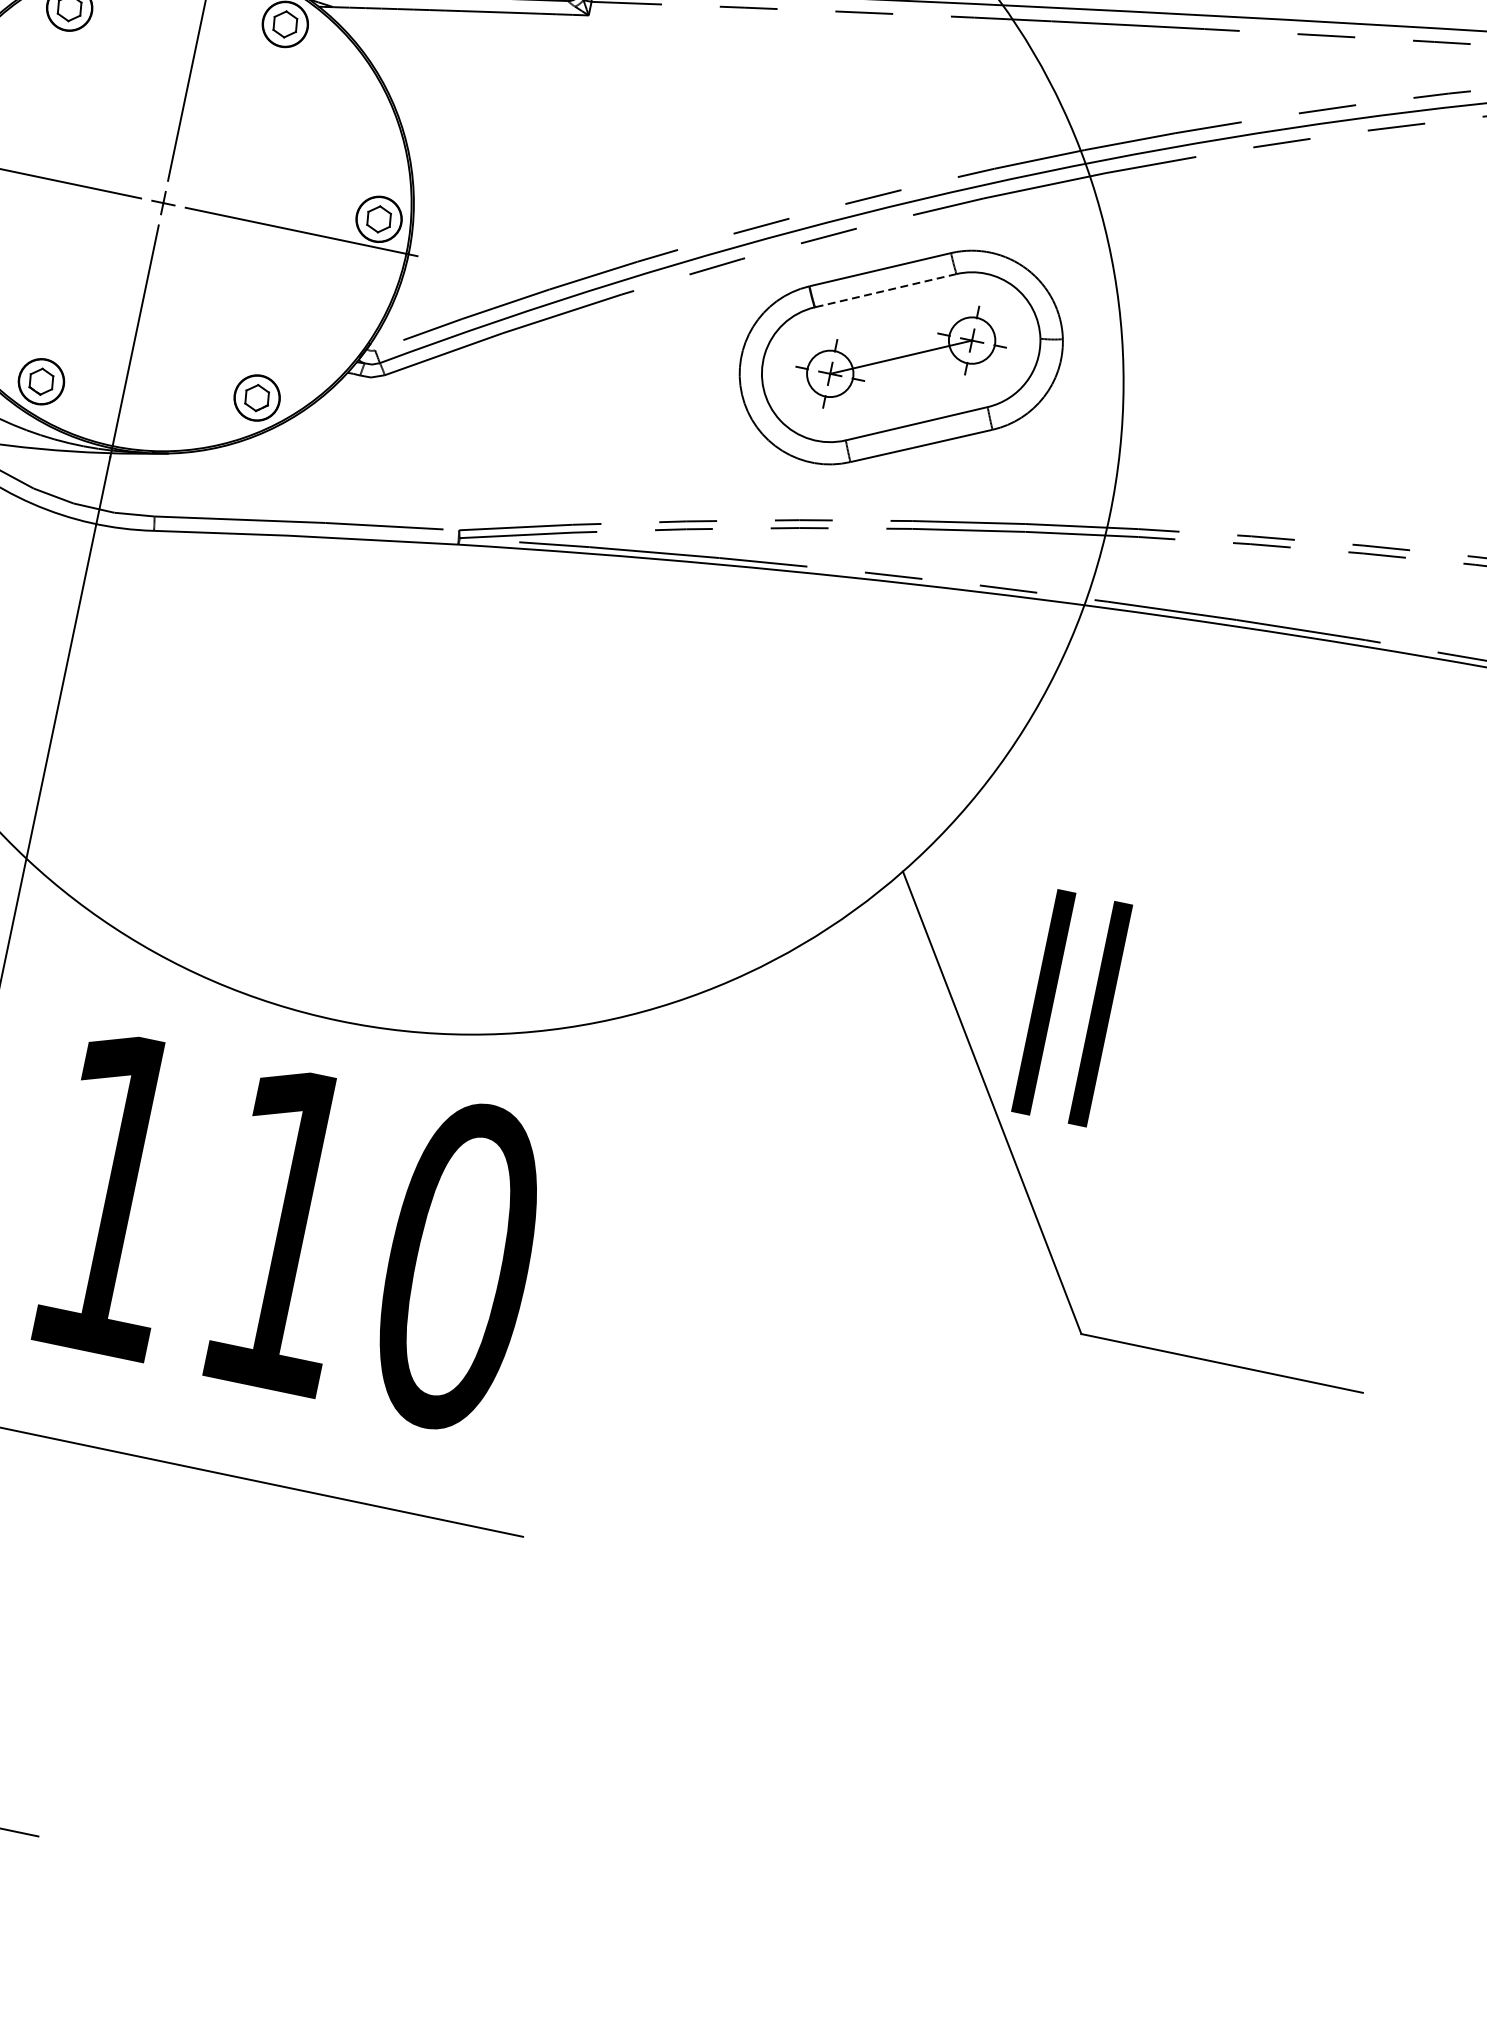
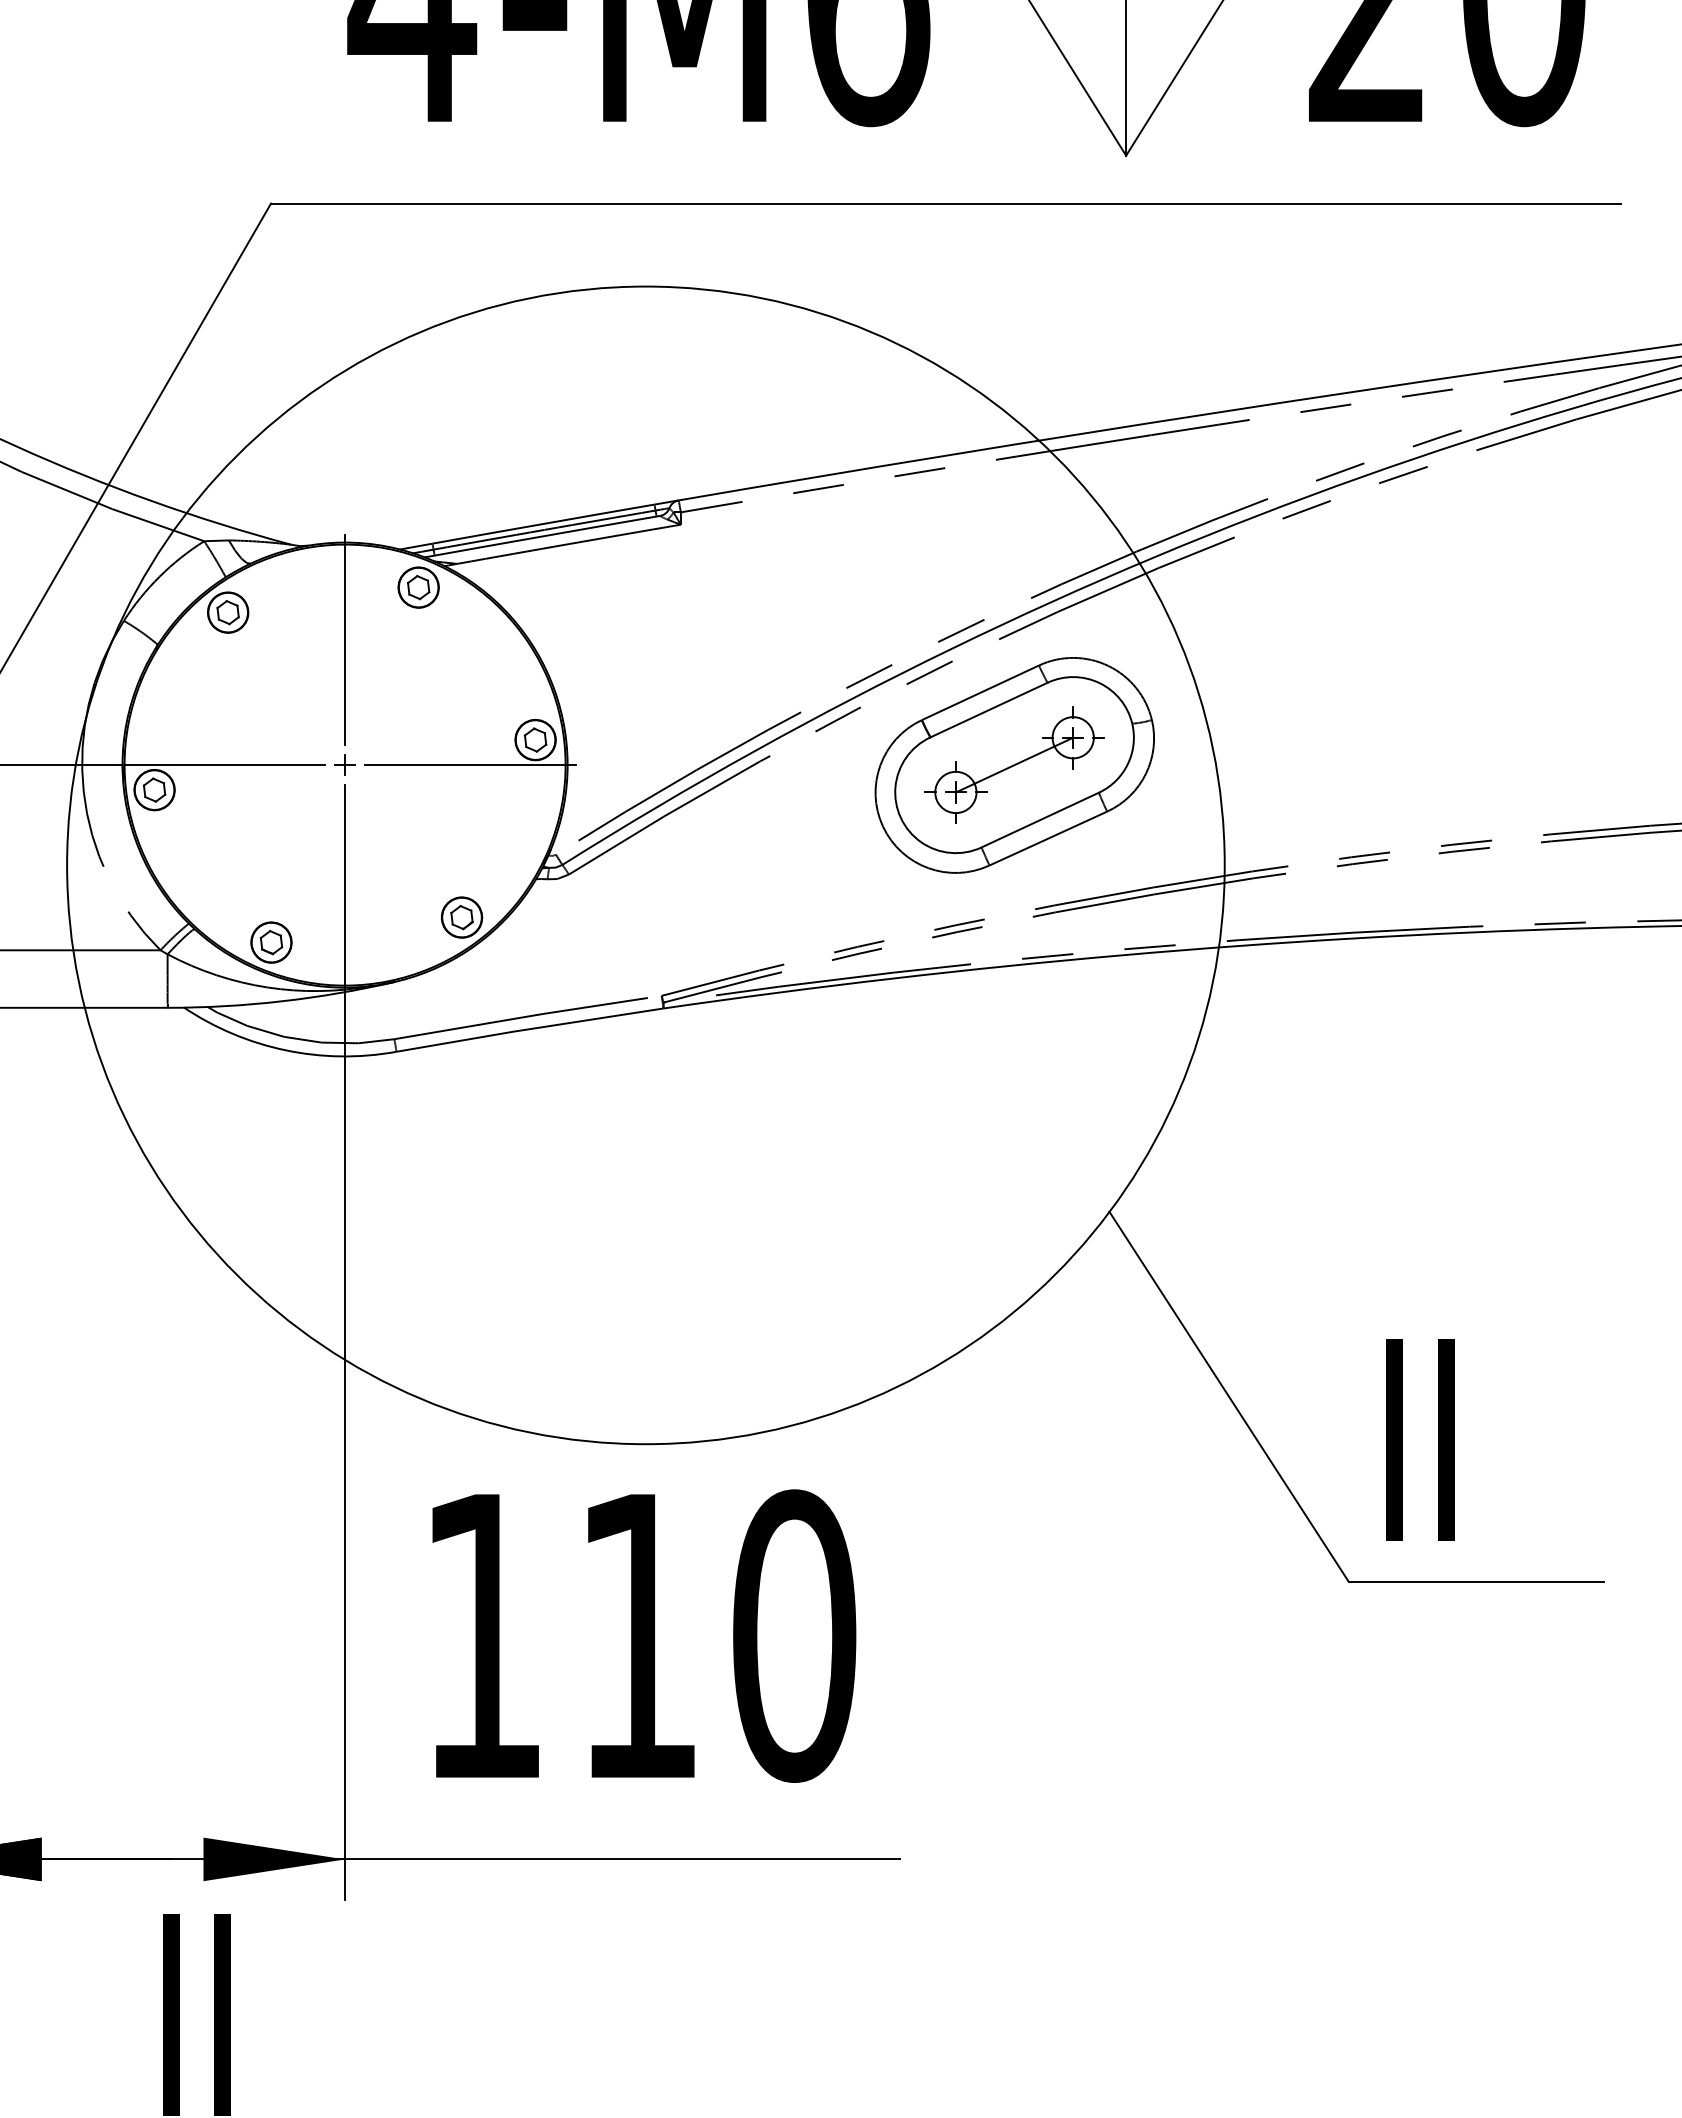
line: (886, 291) -> (989, 710), dashed -> solid
text: (1072, 1007) -> (1420, 1439), moved

